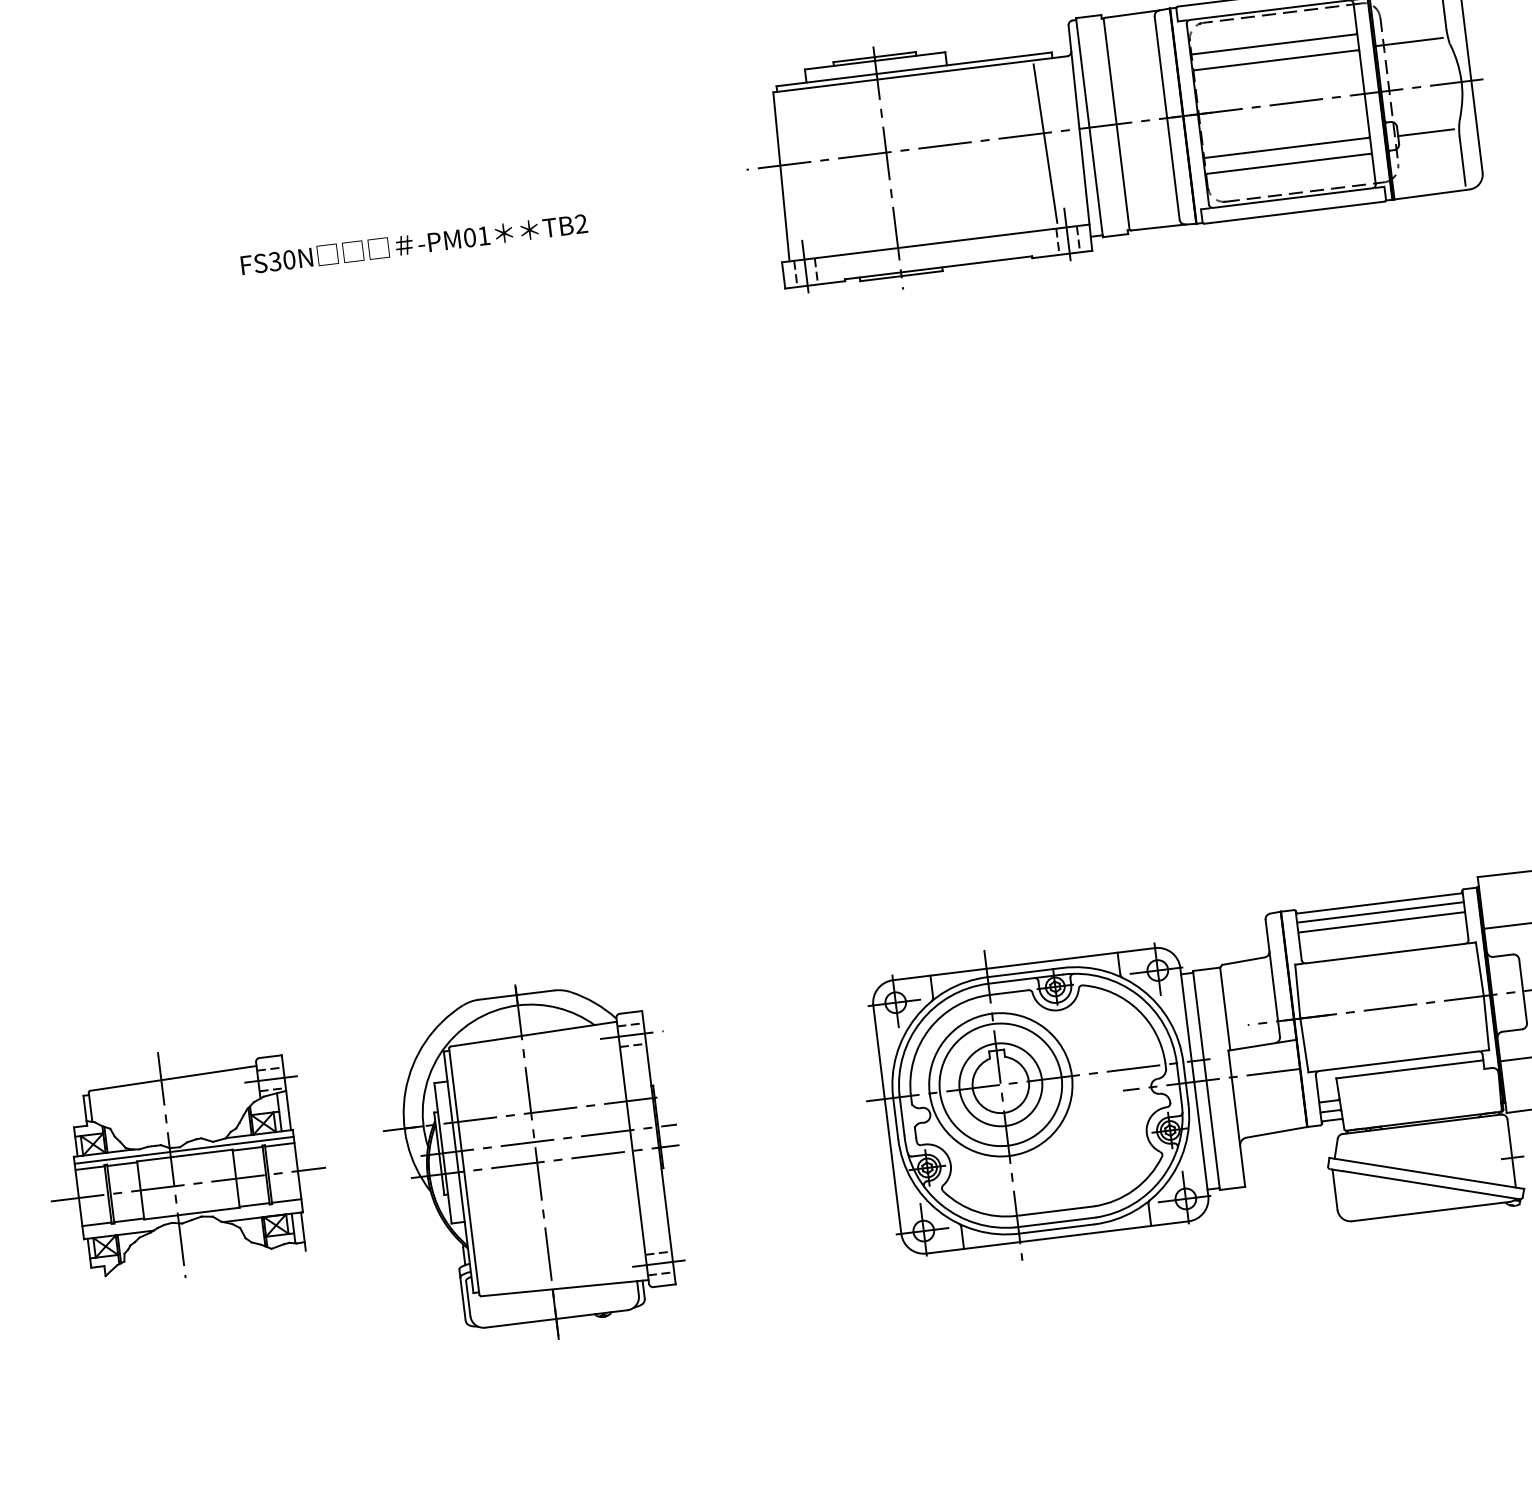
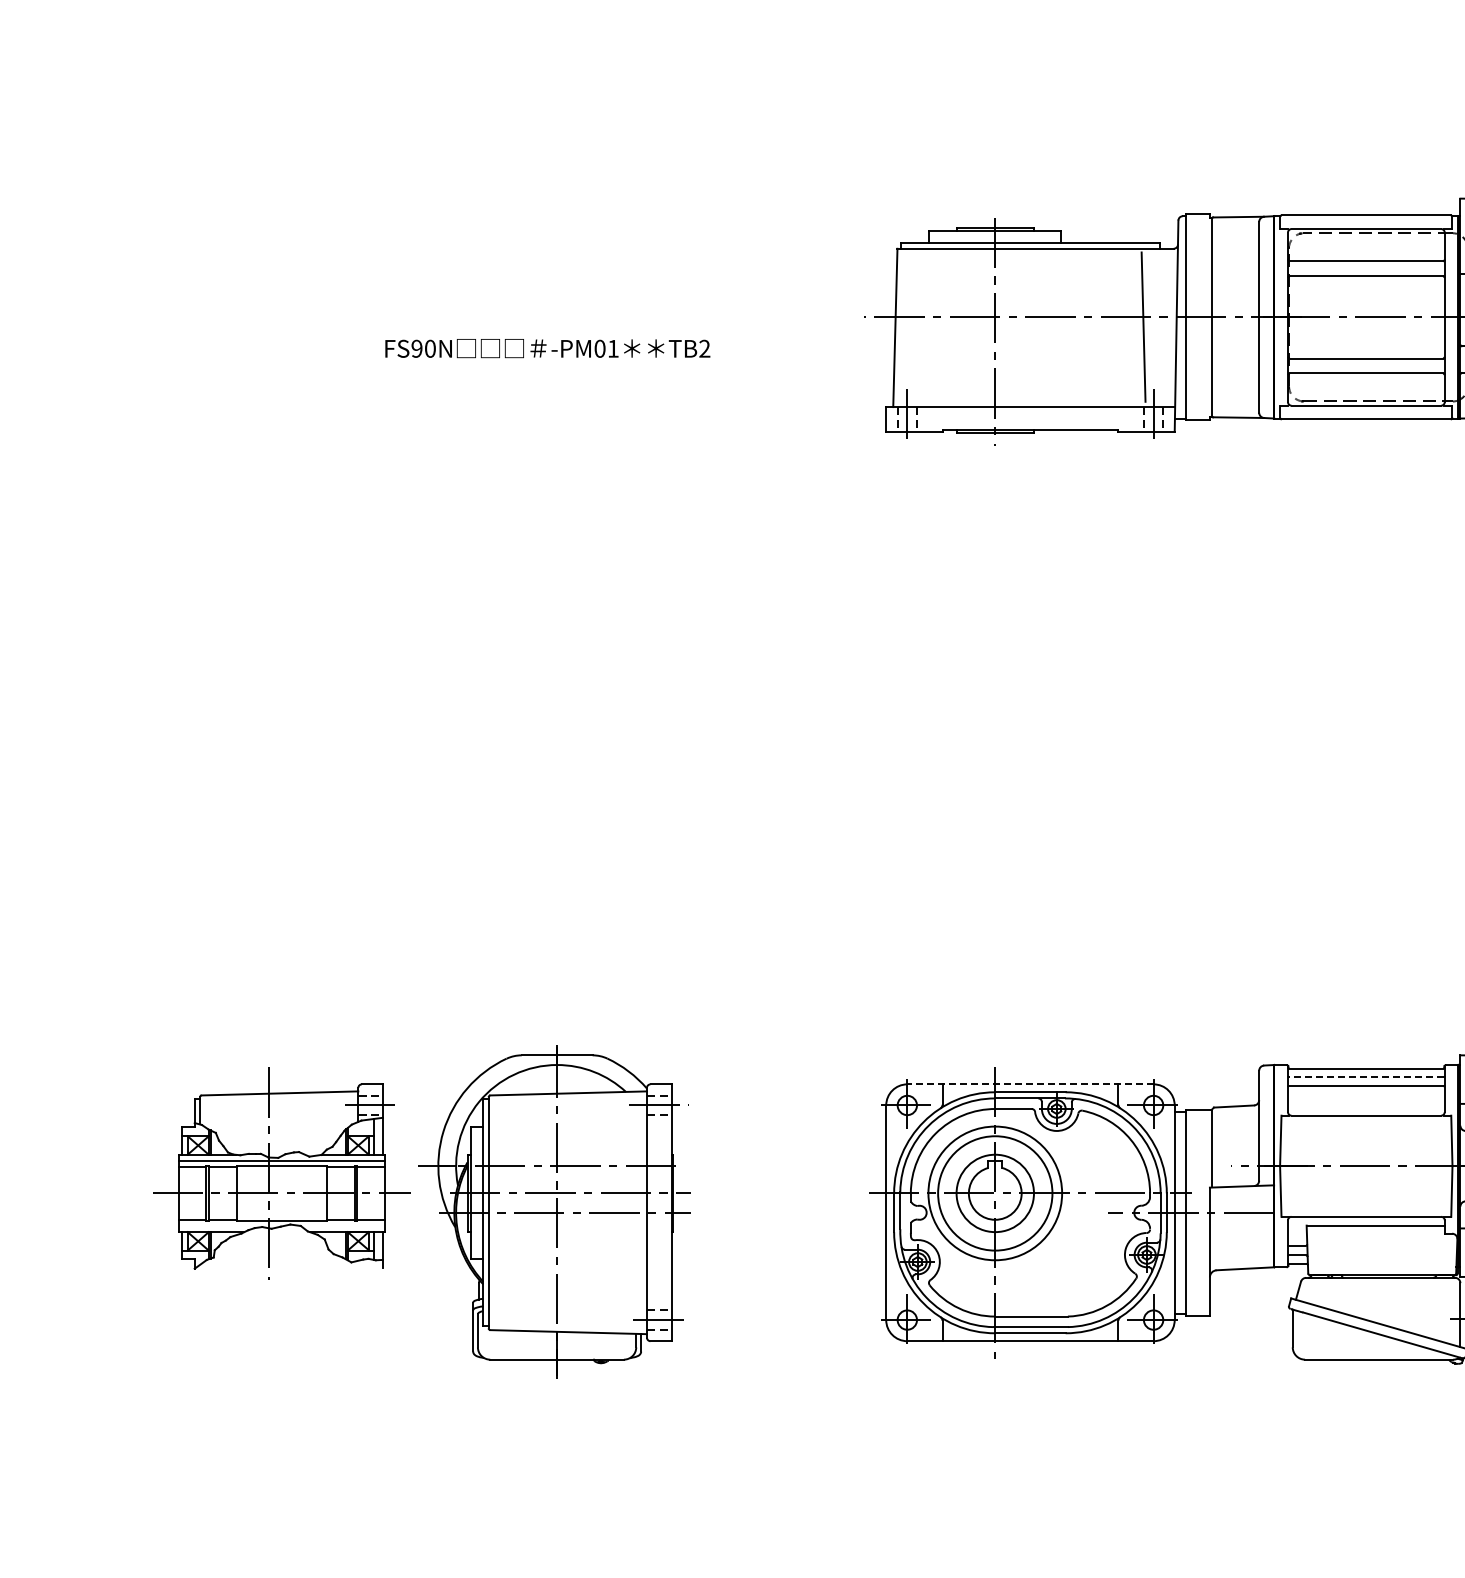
text: (274, 261) -> (416, 348), FS30N -> FS90N
line: (1379, 912) -> (1365, 1076), solid -> dashed
line: (1023, 964) -> (1029, 1084), solid -> dashed
part: (185, 1163) -> (281, 1173), moved

